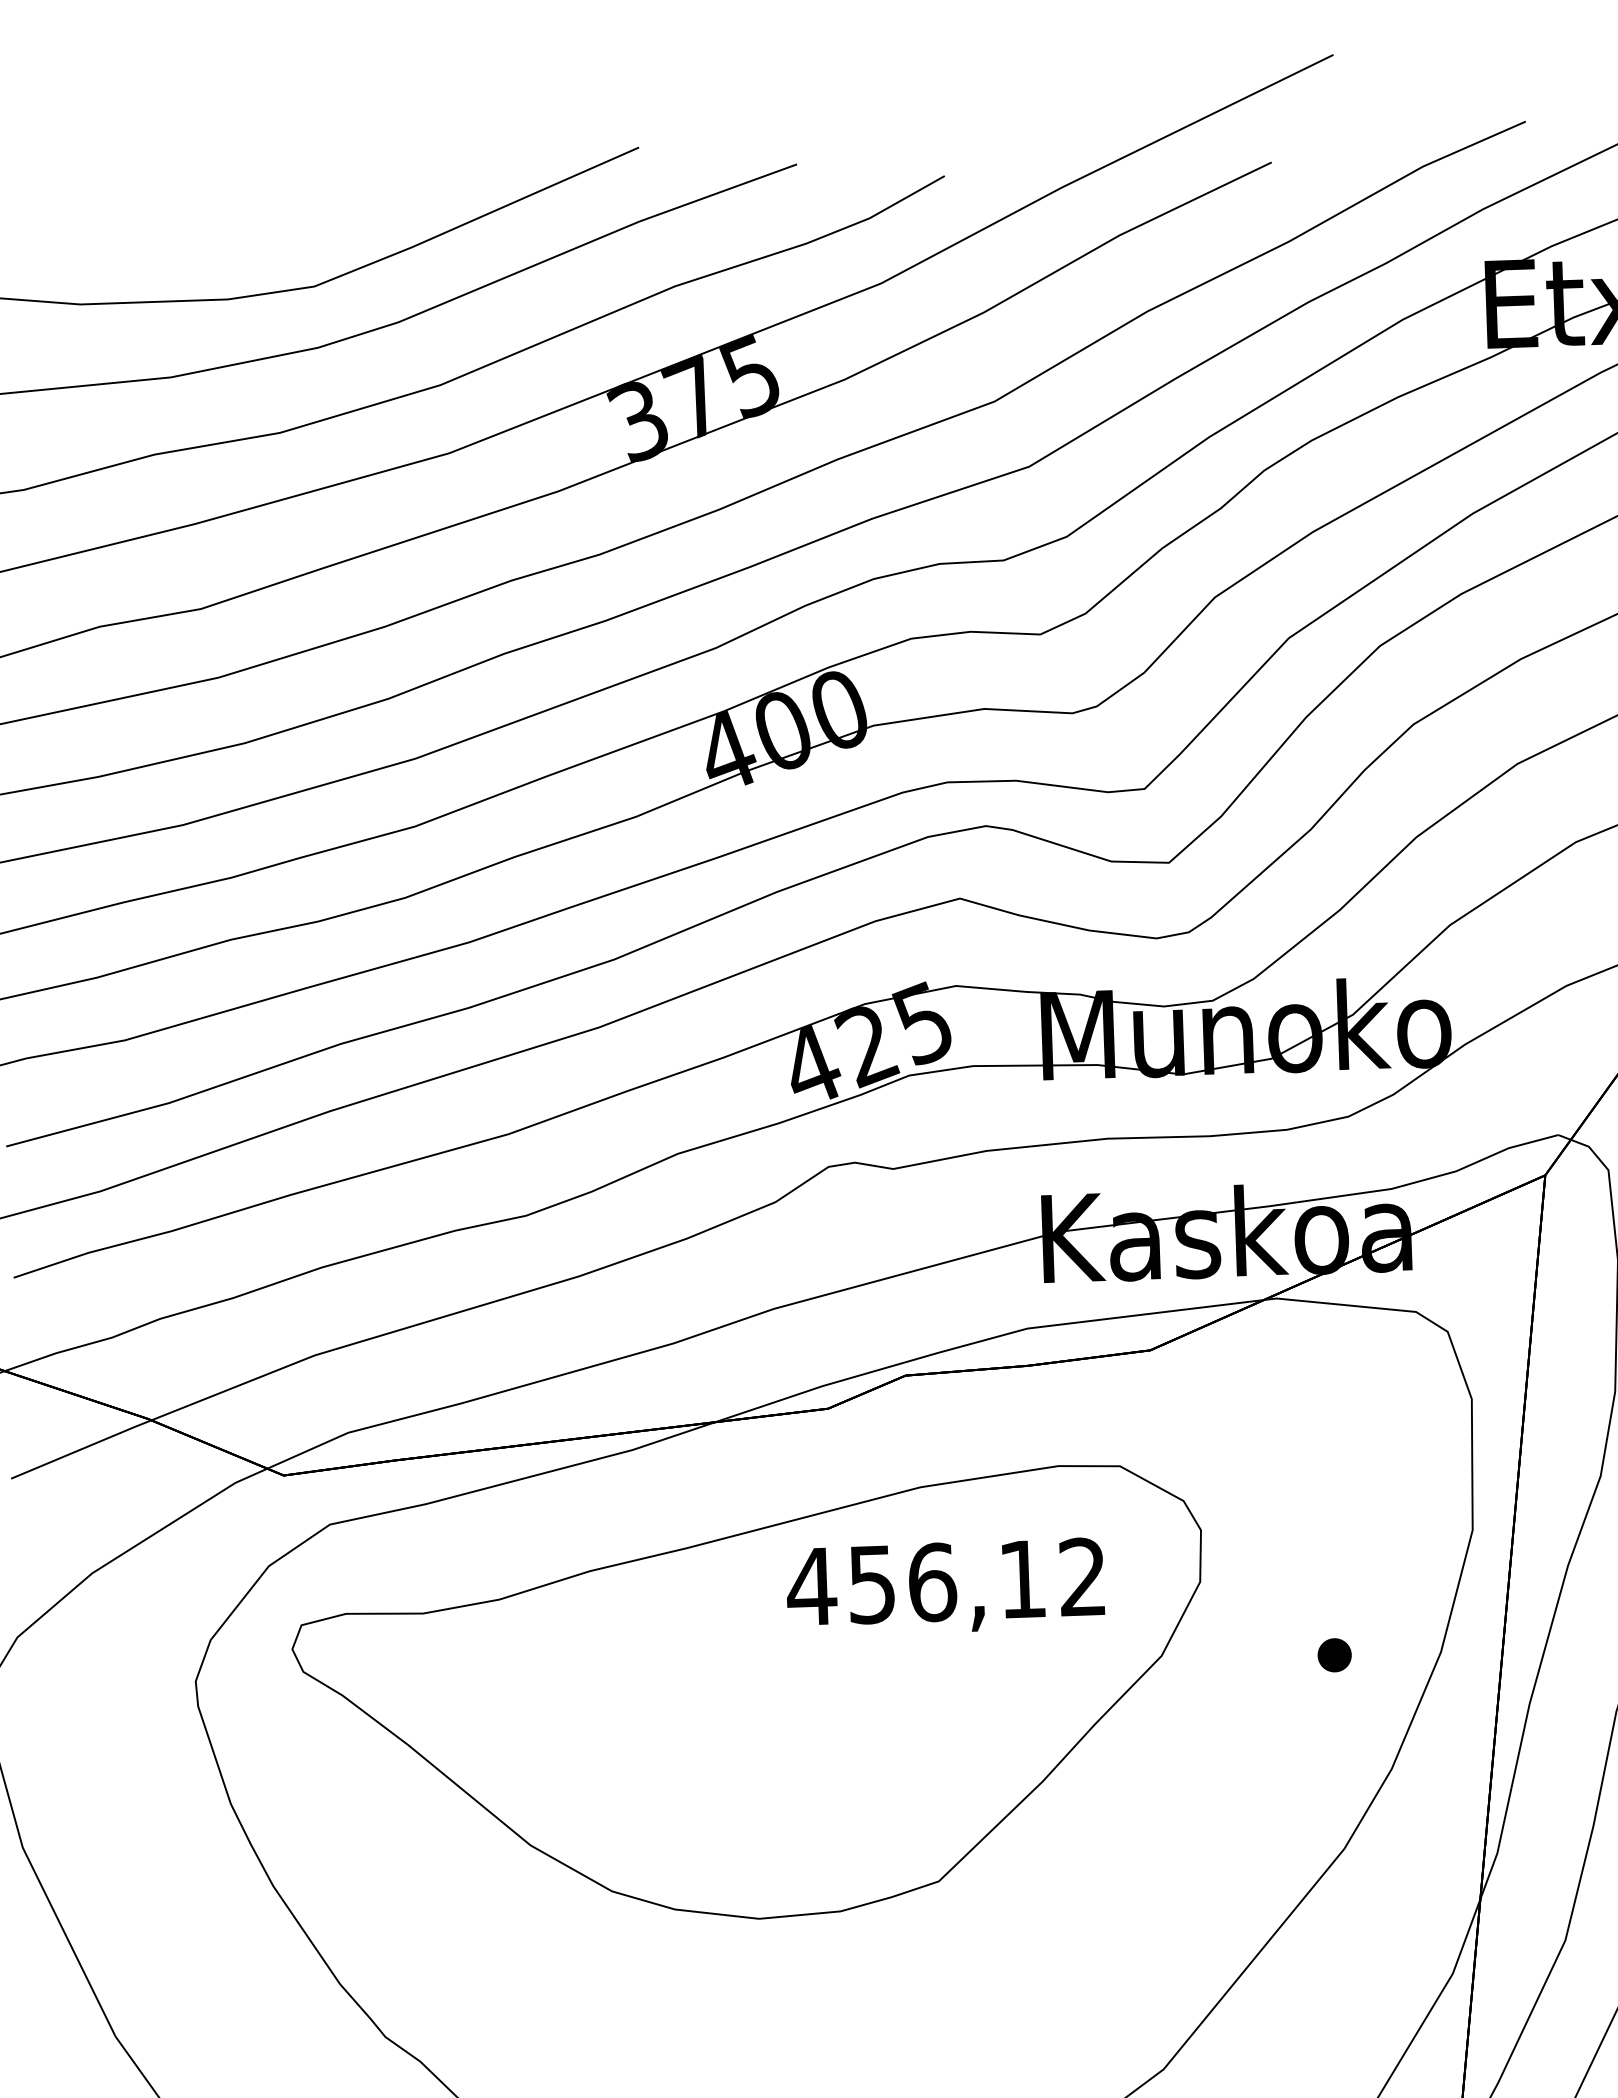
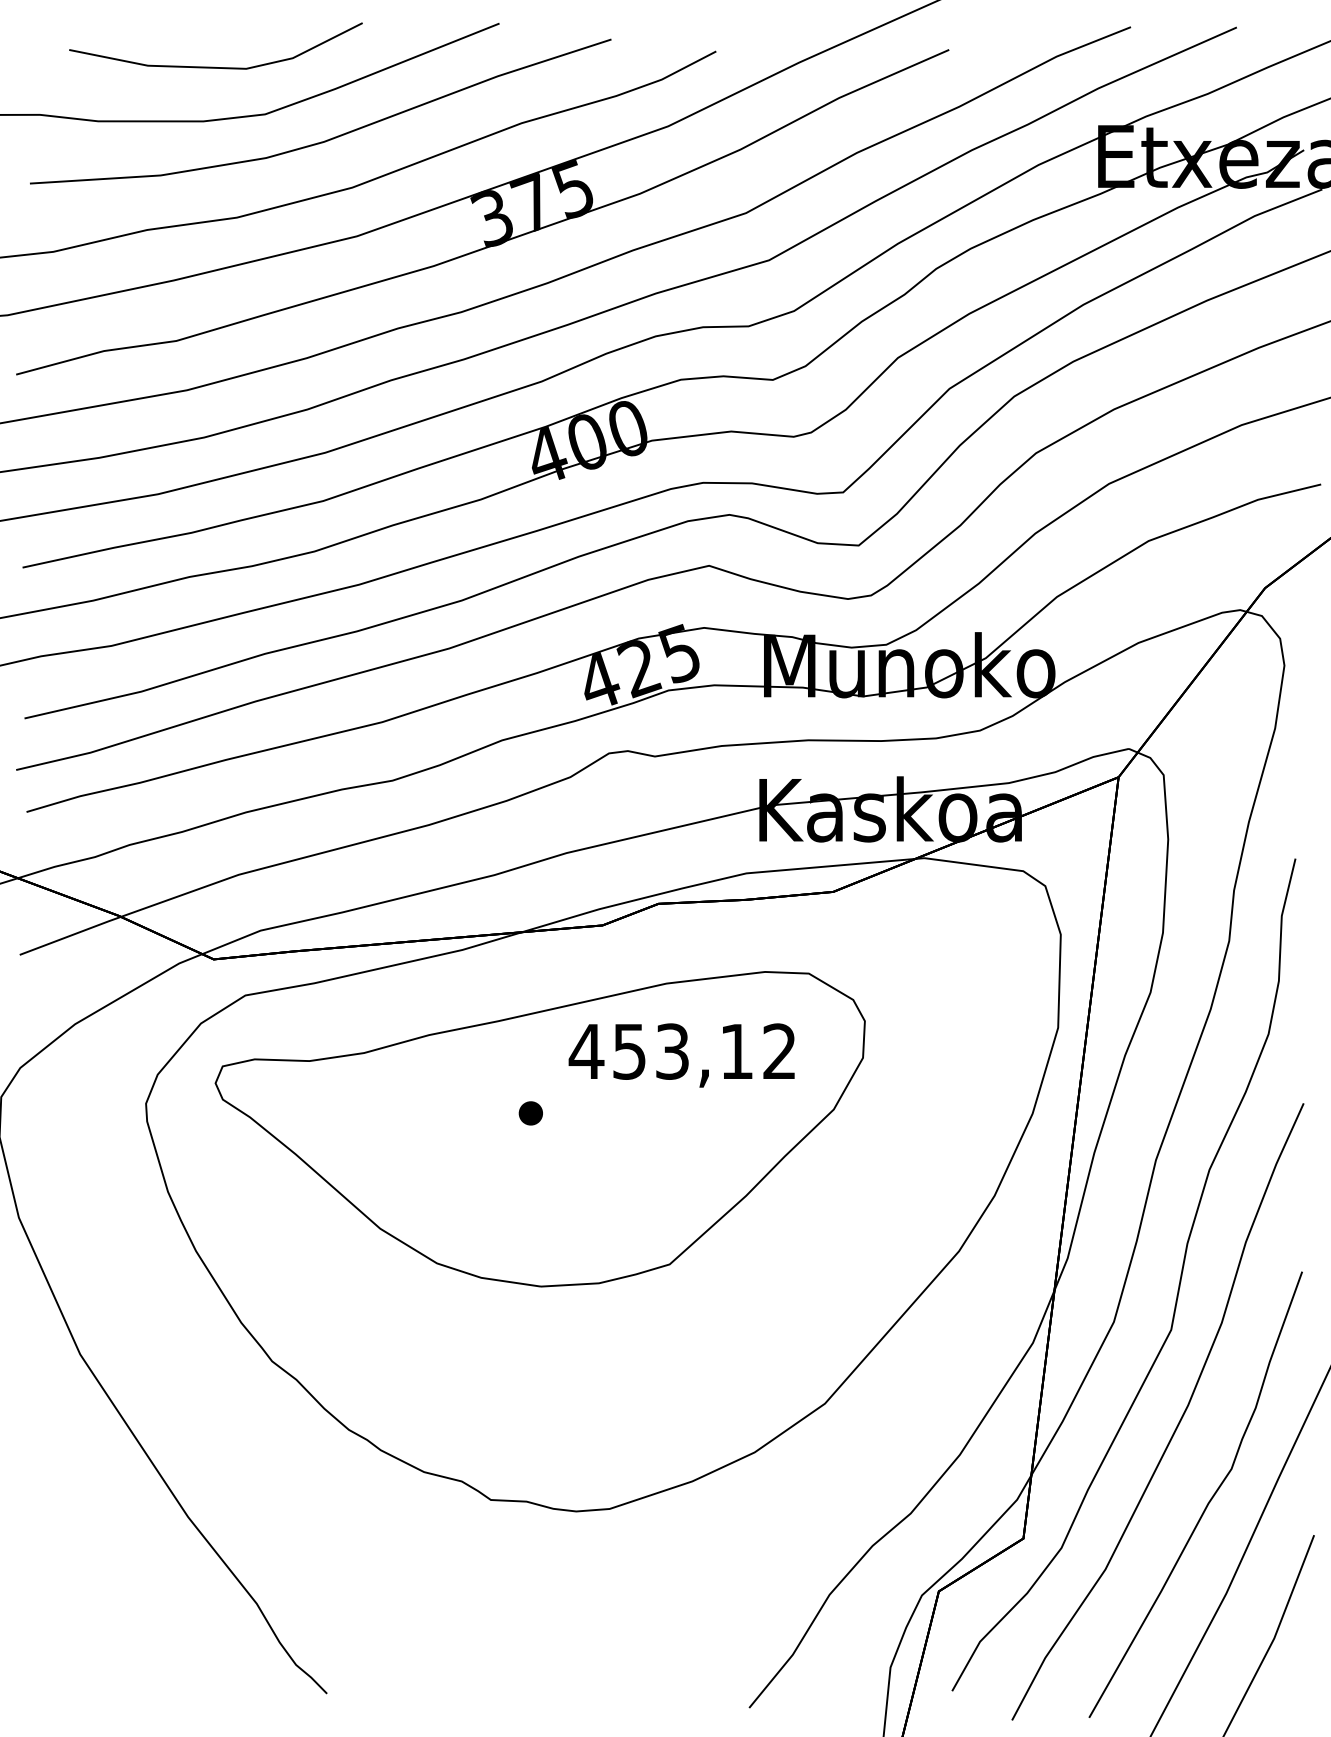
line: (240, 221) -> (214, 66), added
text: (932, 1582) -> (672, 1051), 456,12 -> 453,12
part: (1334, 1655) -> (530, 1113), moved

